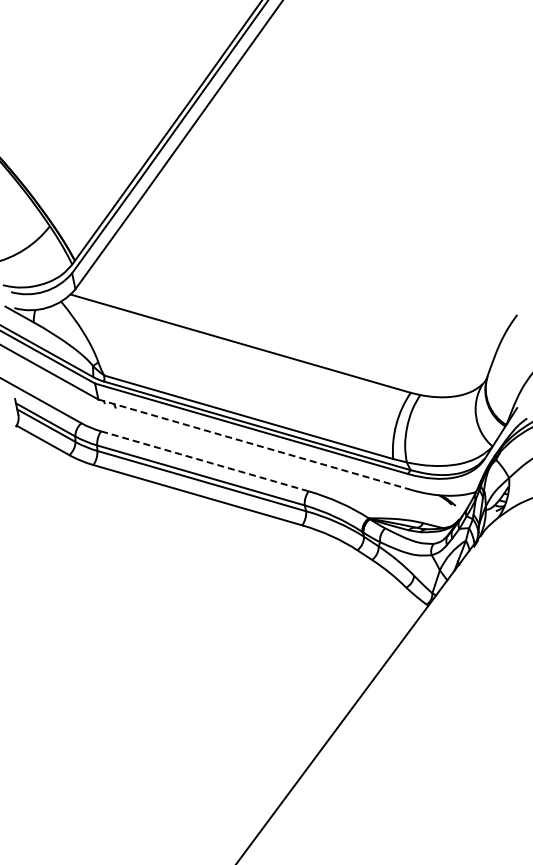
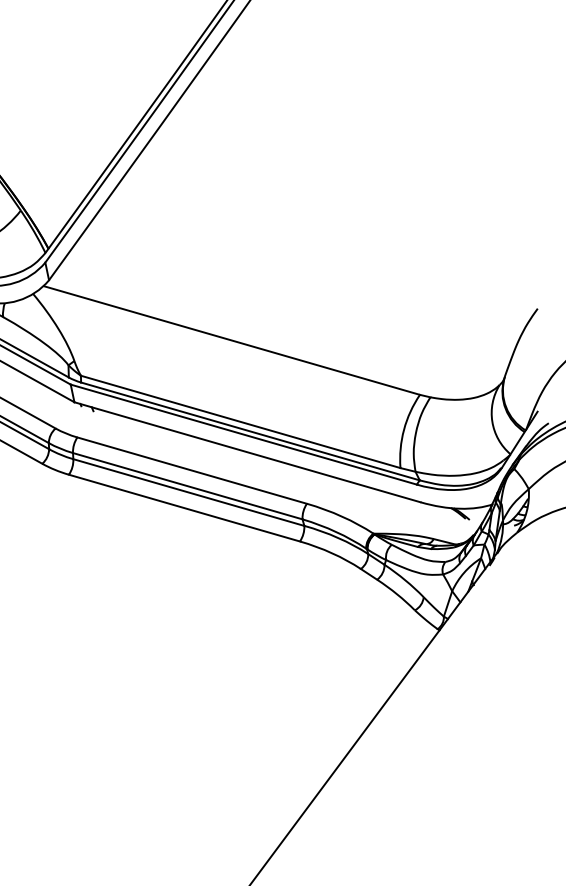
line: (254, 444) -> (247, 452), dashed -> solid
line: (204, 461) -> (191, 470), dashed -> solid

